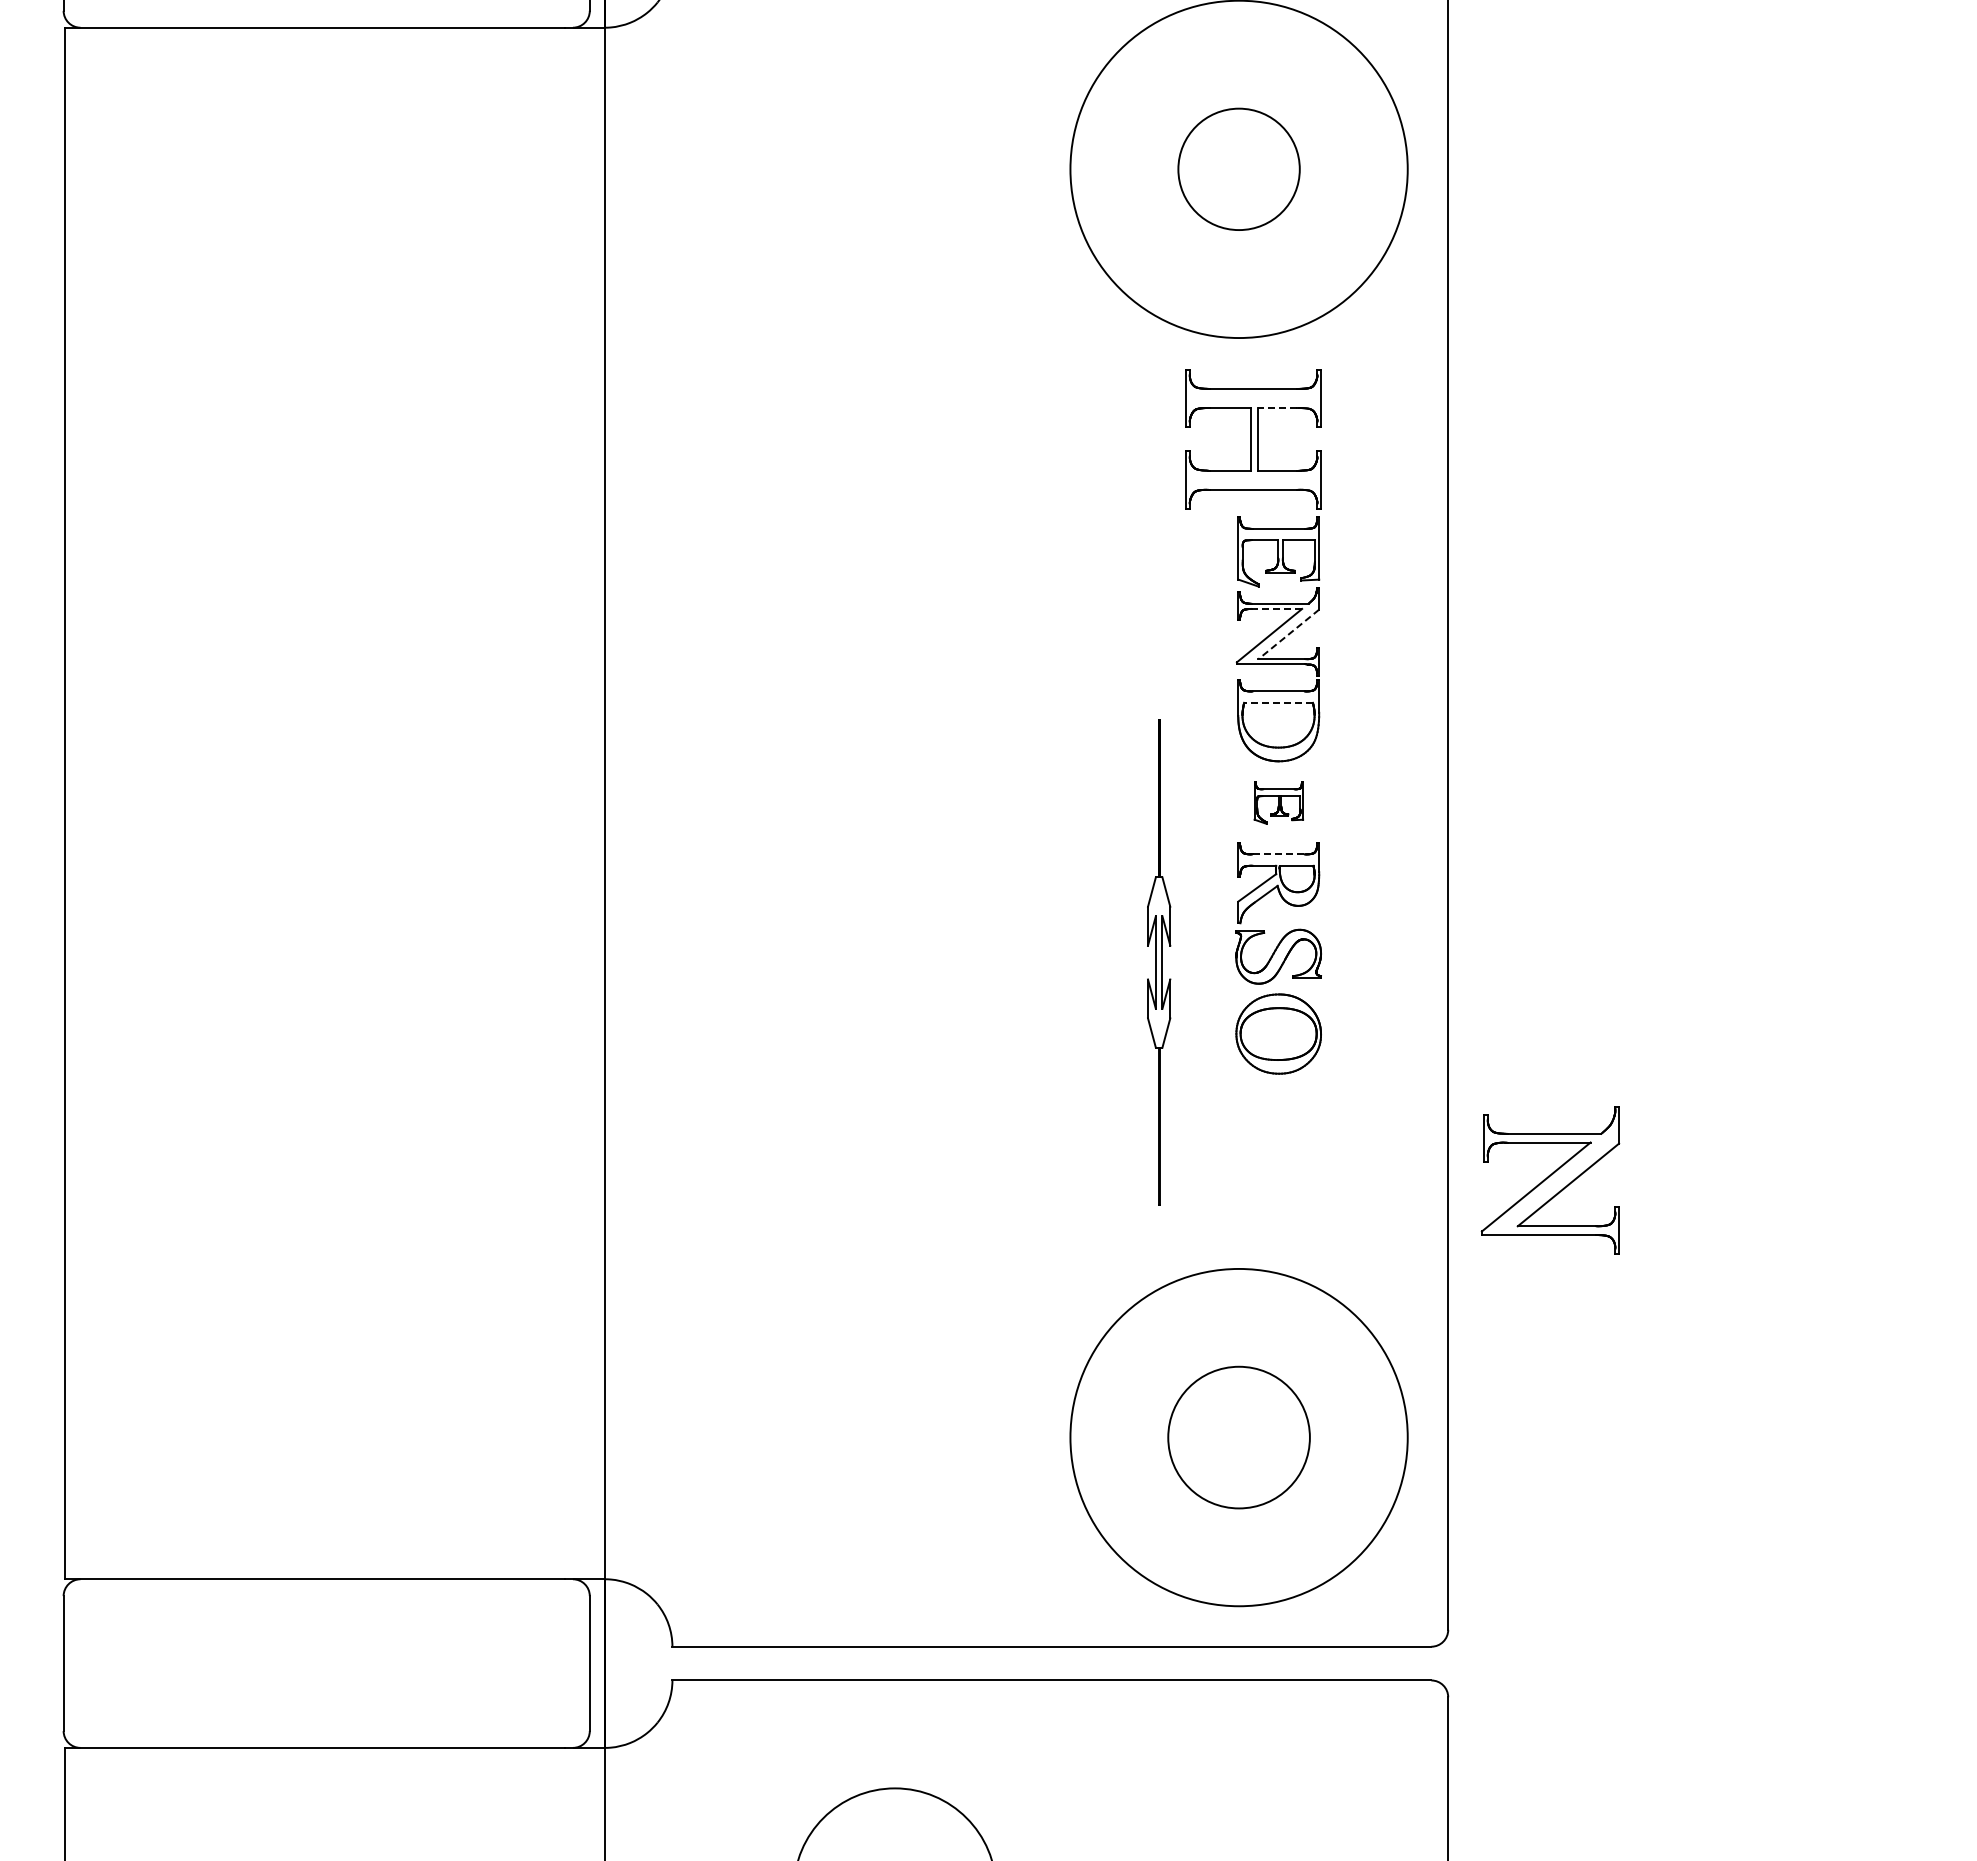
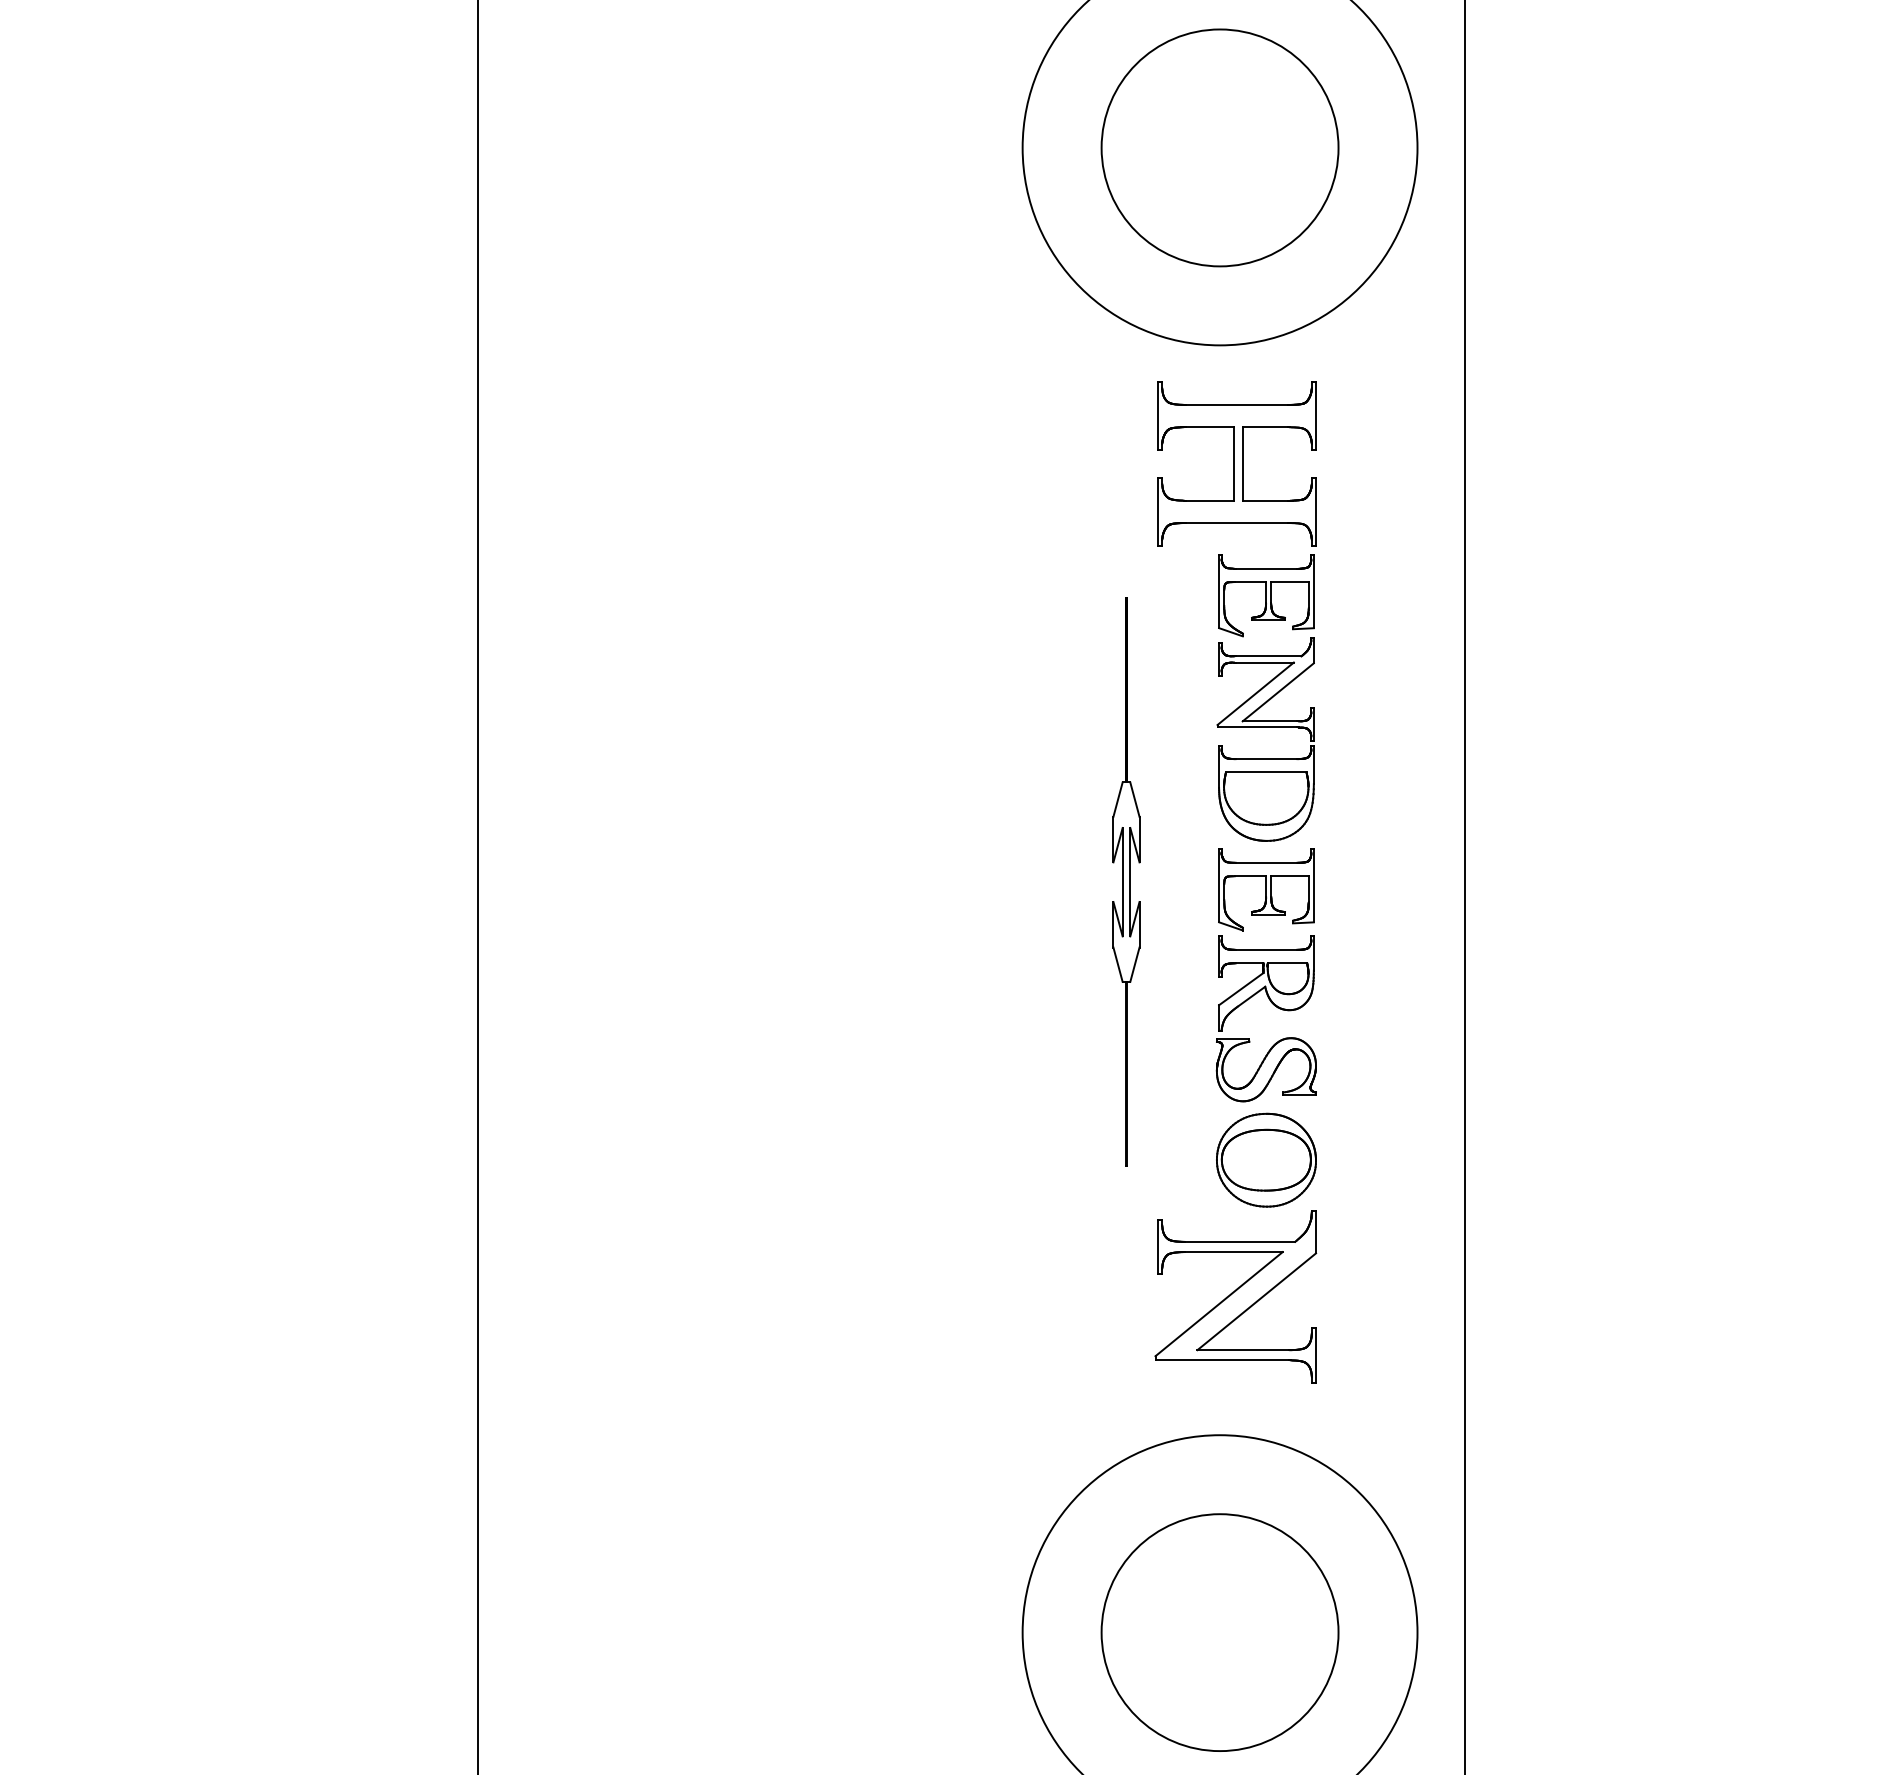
circle: (1238, 169) -> (1219, 148), size x1.67
line: (1277, 407) -> (1265, 426), dashed -> solid
line: (1277, 608) -> (1265, 662), dashed -> solid
line: (1288, 634) -> (1277, 692), dashed -> solid
line: (1278, 702) -> (1266, 772), dashed -> solid
part: (1278, 802) -> (1266, 889), size x1.67
line: (1279, 854) -> (1267, 950), dashed -> solid
part: (1159, 962) -> (1126, 882), moved
part: (1550, 1180) -> (1235, 1296), moved
circle: (1238, 1437) -> (1219, 1632), size x1.43

